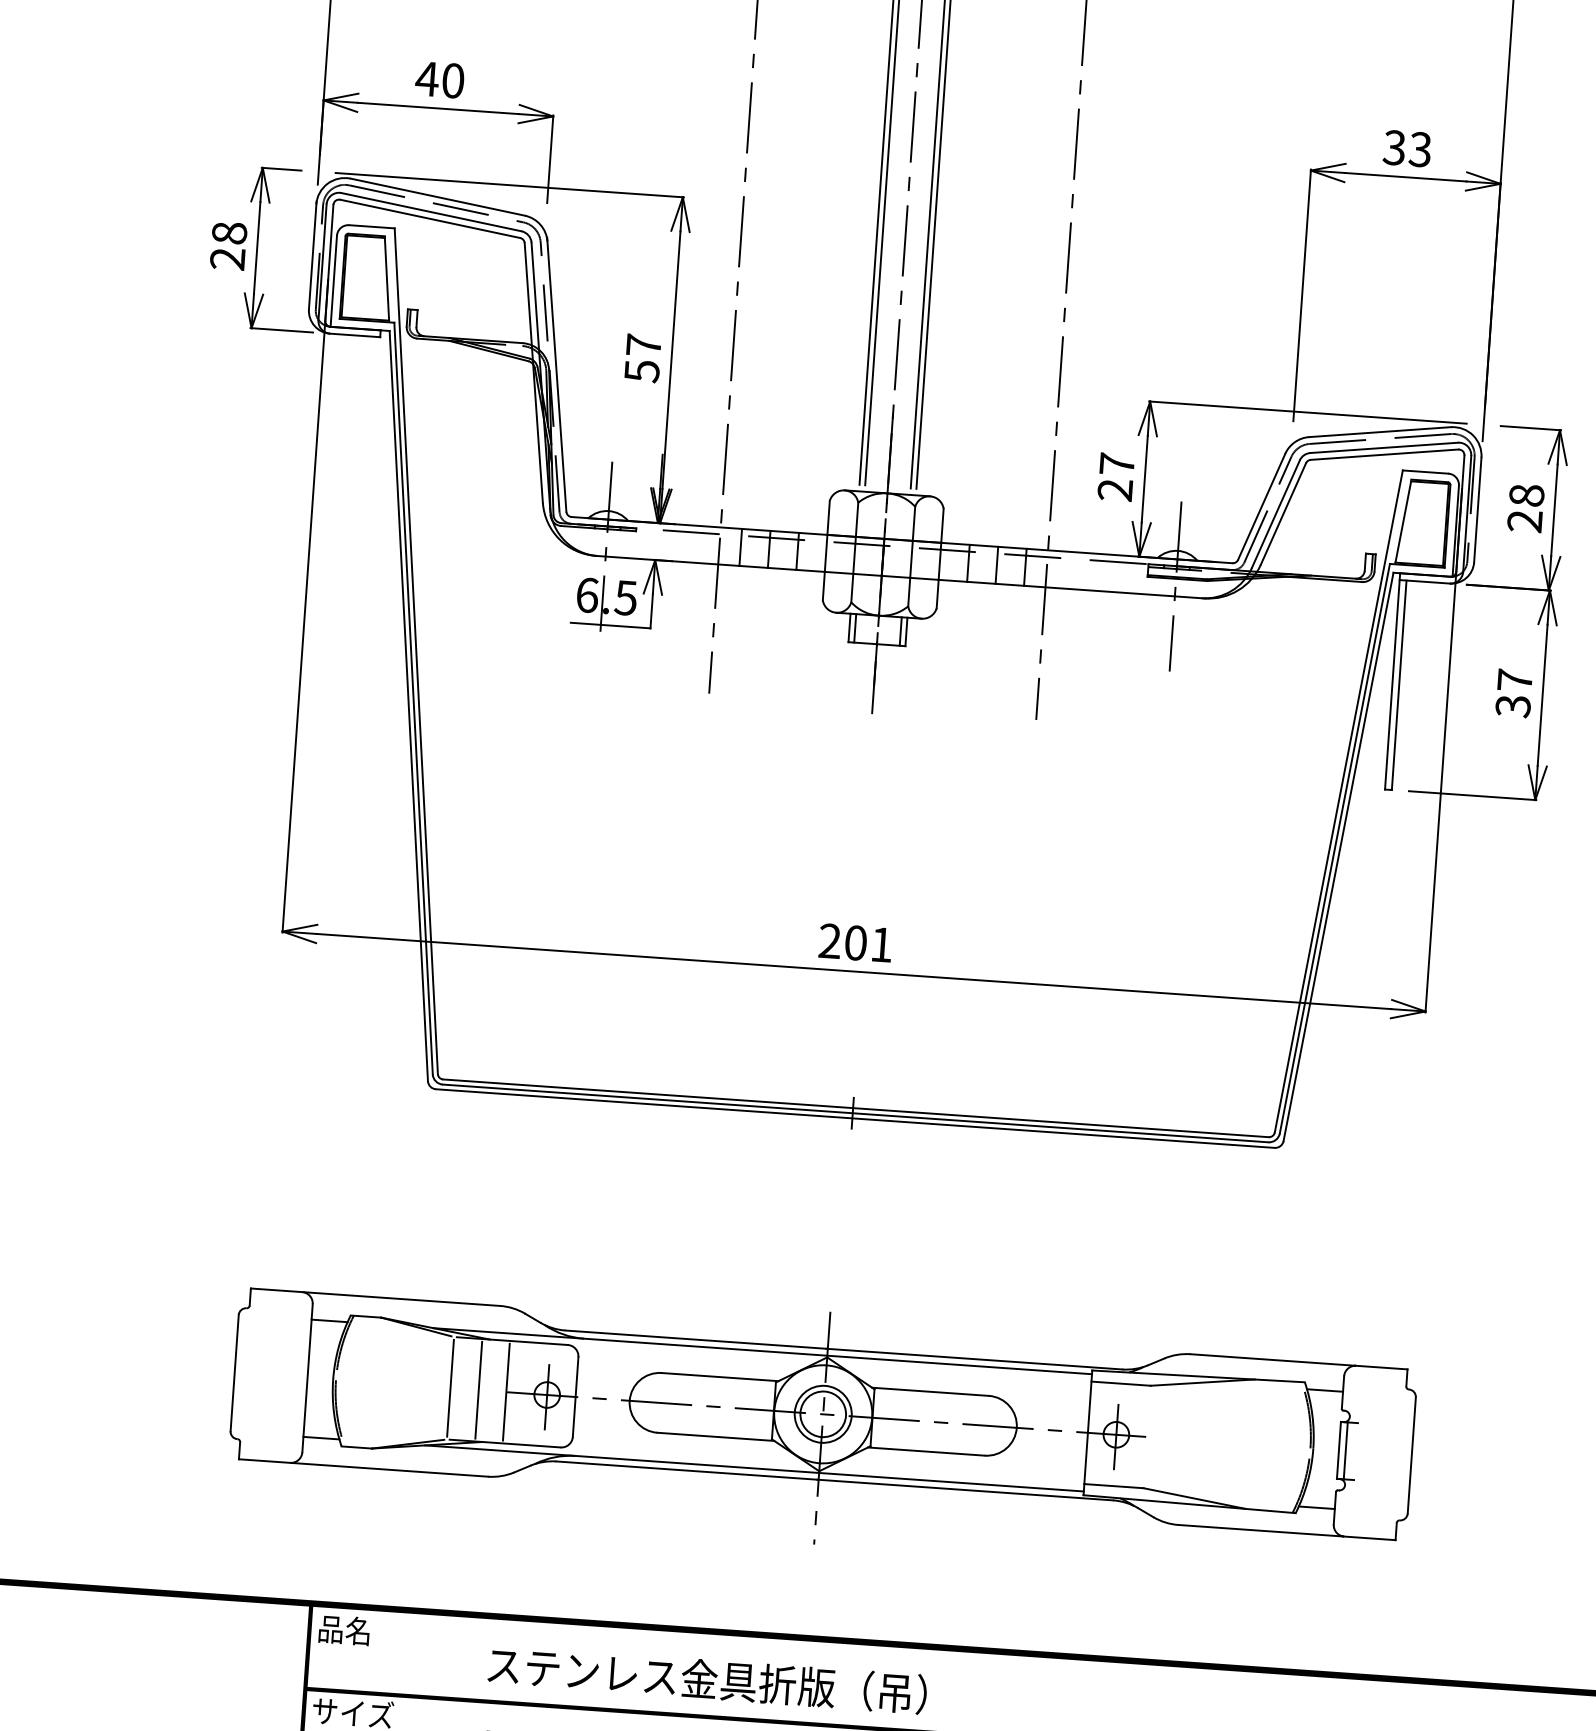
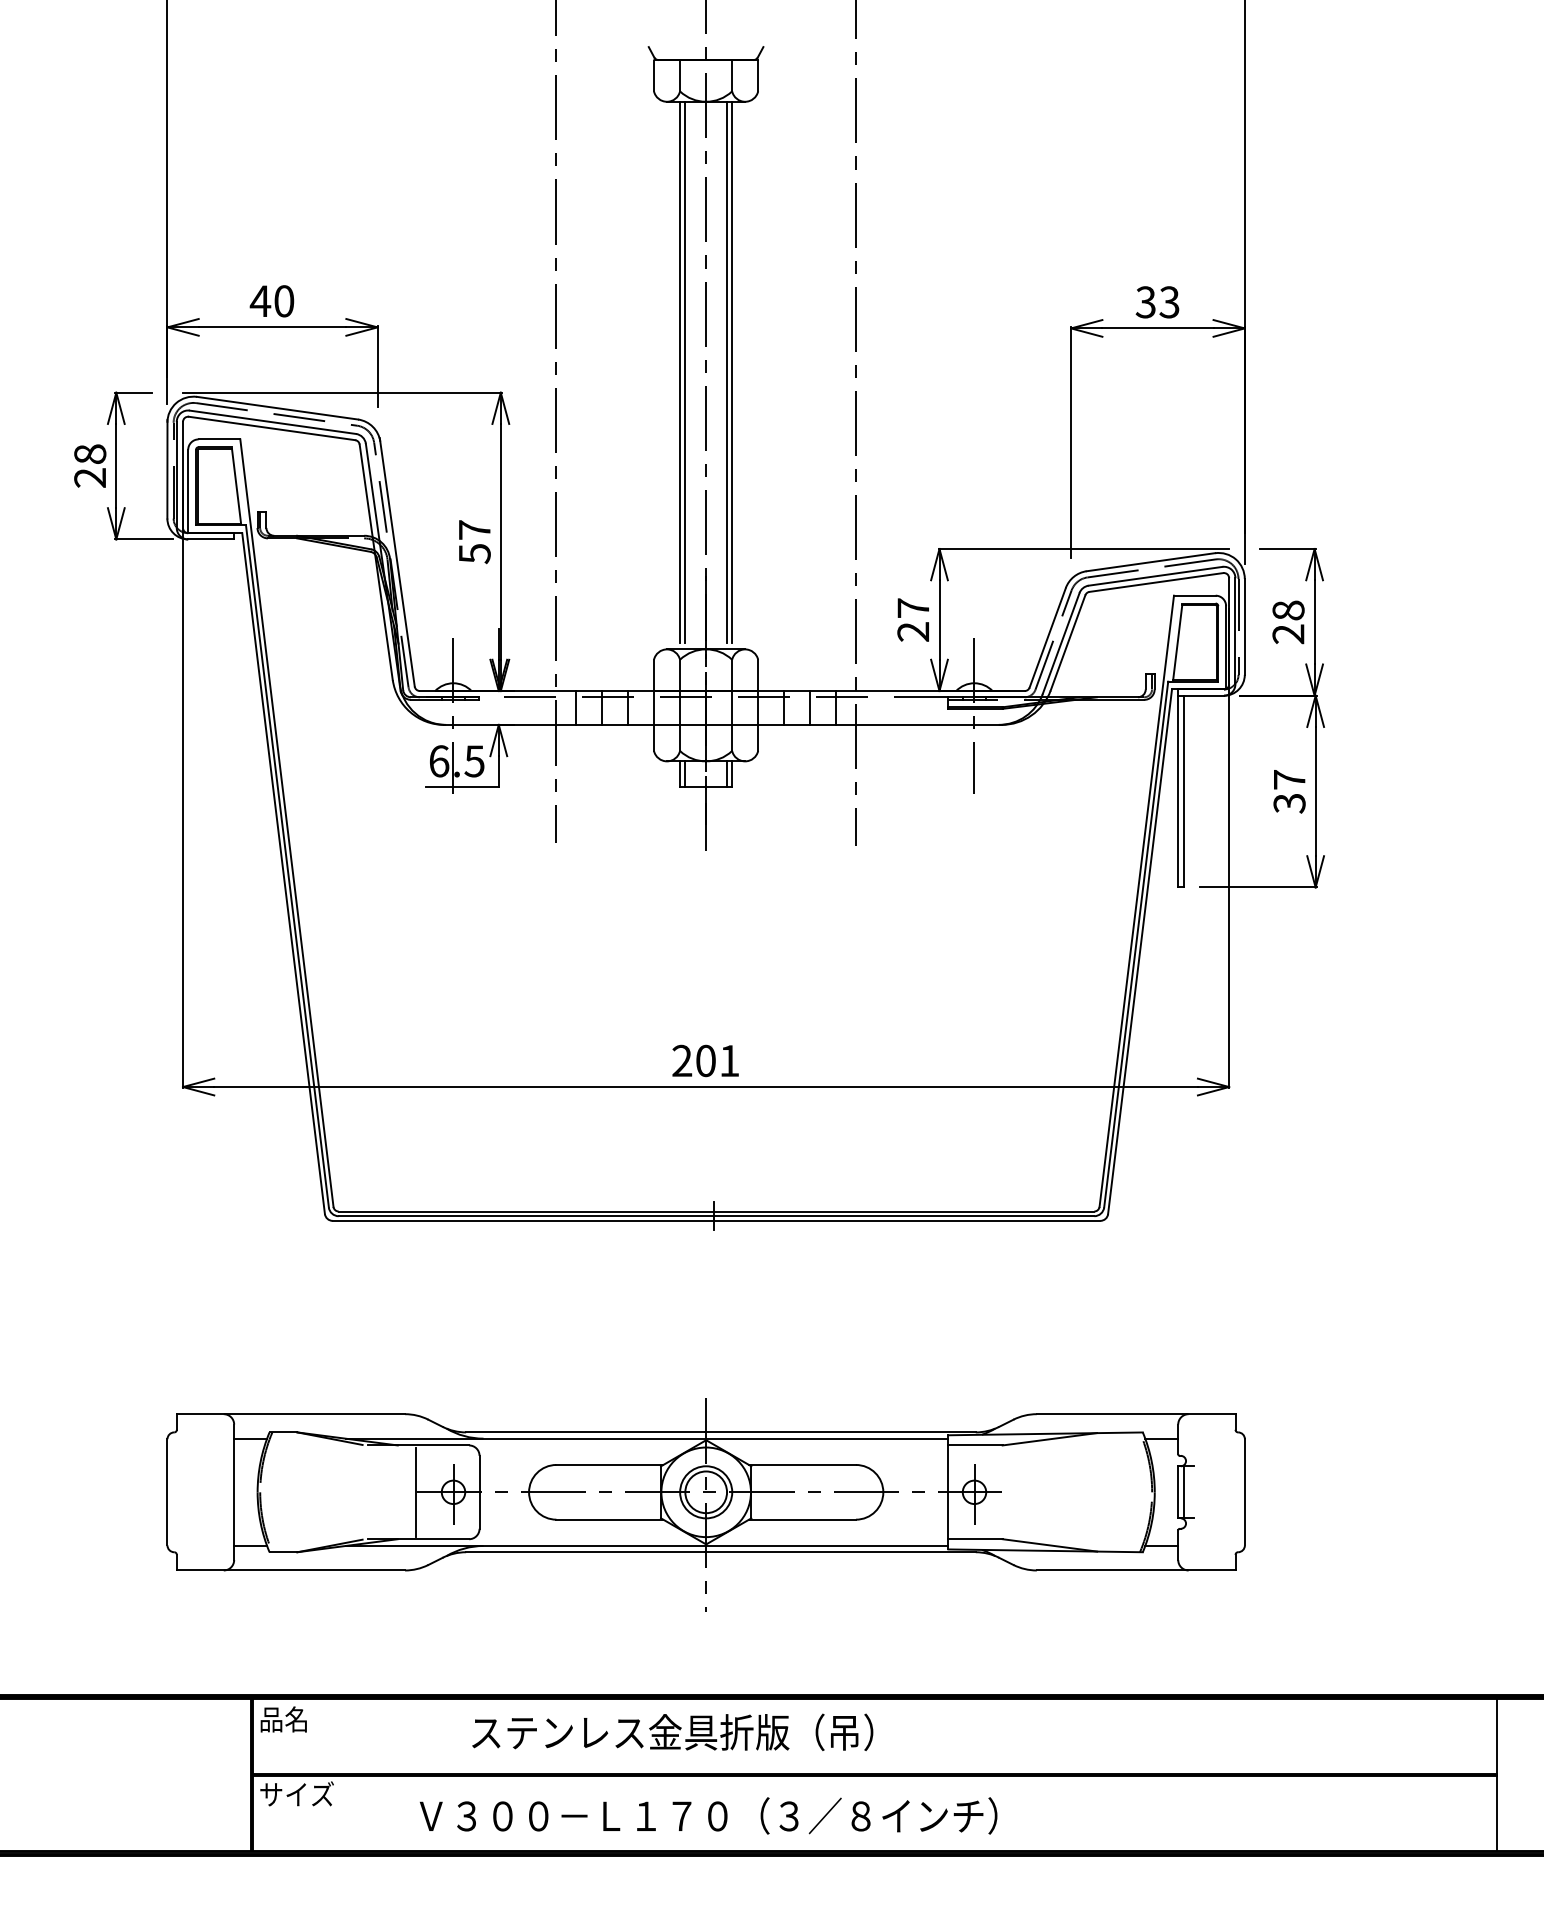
line: (451, 1388) -> (365, 1492), removed
line: (478, 1390) -> (390, 1492), removed
text: (707, 1678) -> (672, 1731), moved

